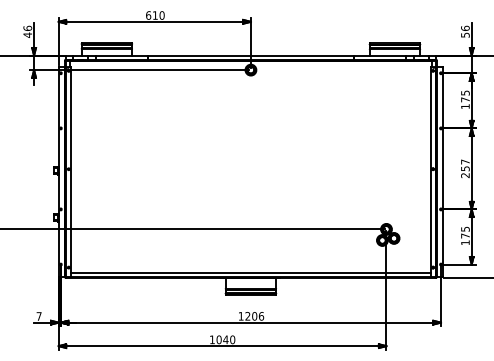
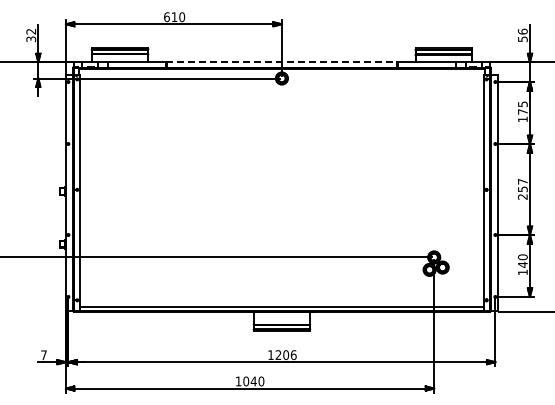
text: (28, 31) -> (31, 35), 46 -> 32
line: (250, 55) -> (281, 62), solid -> dashed
text: (465, 232) -> (522, 260), 175 -> 140

